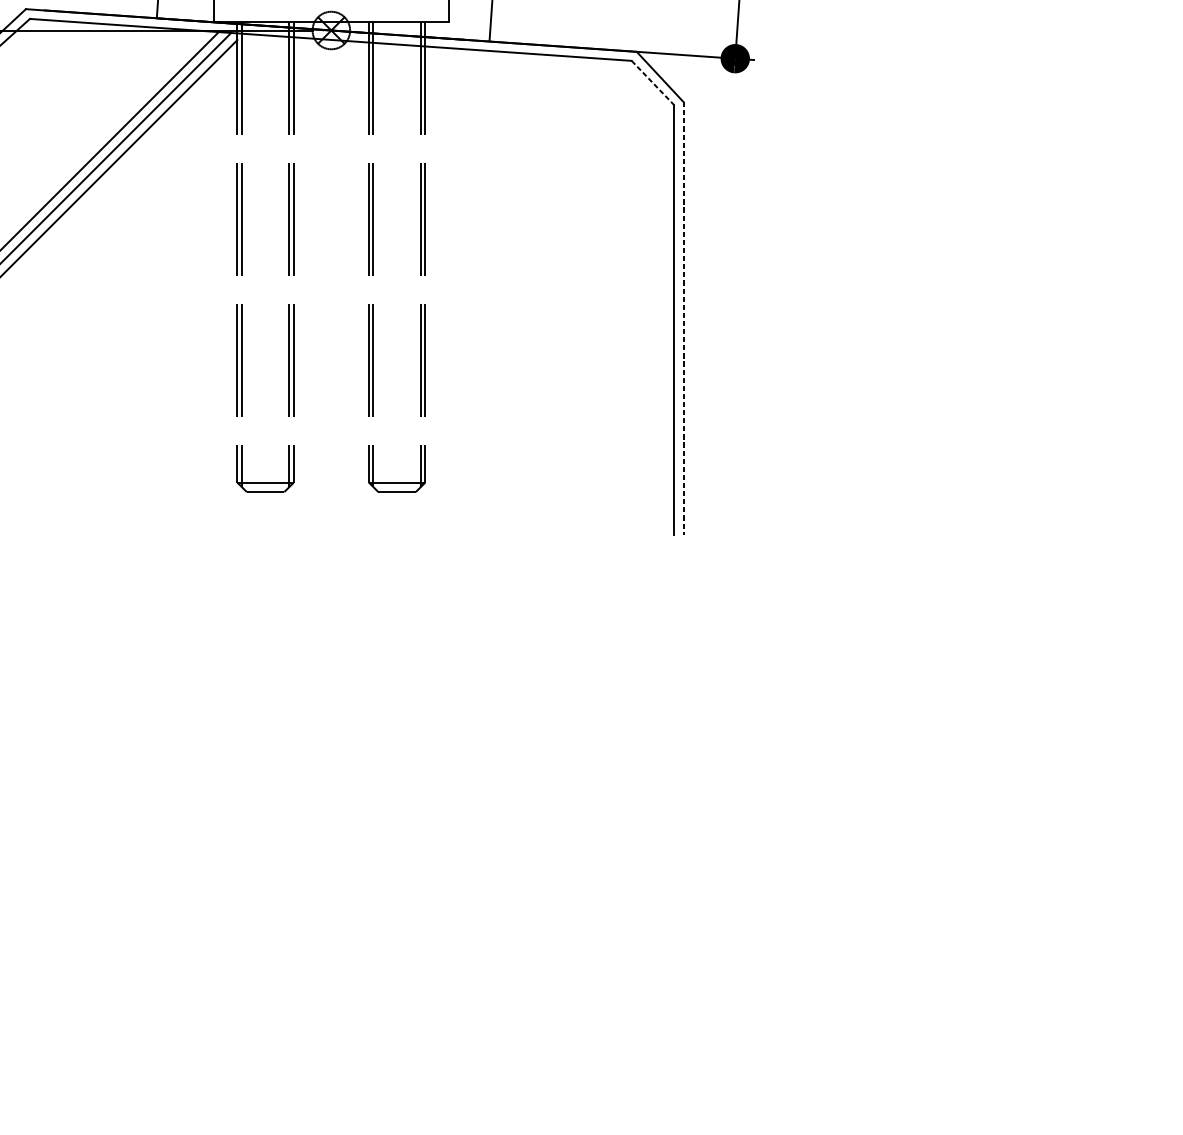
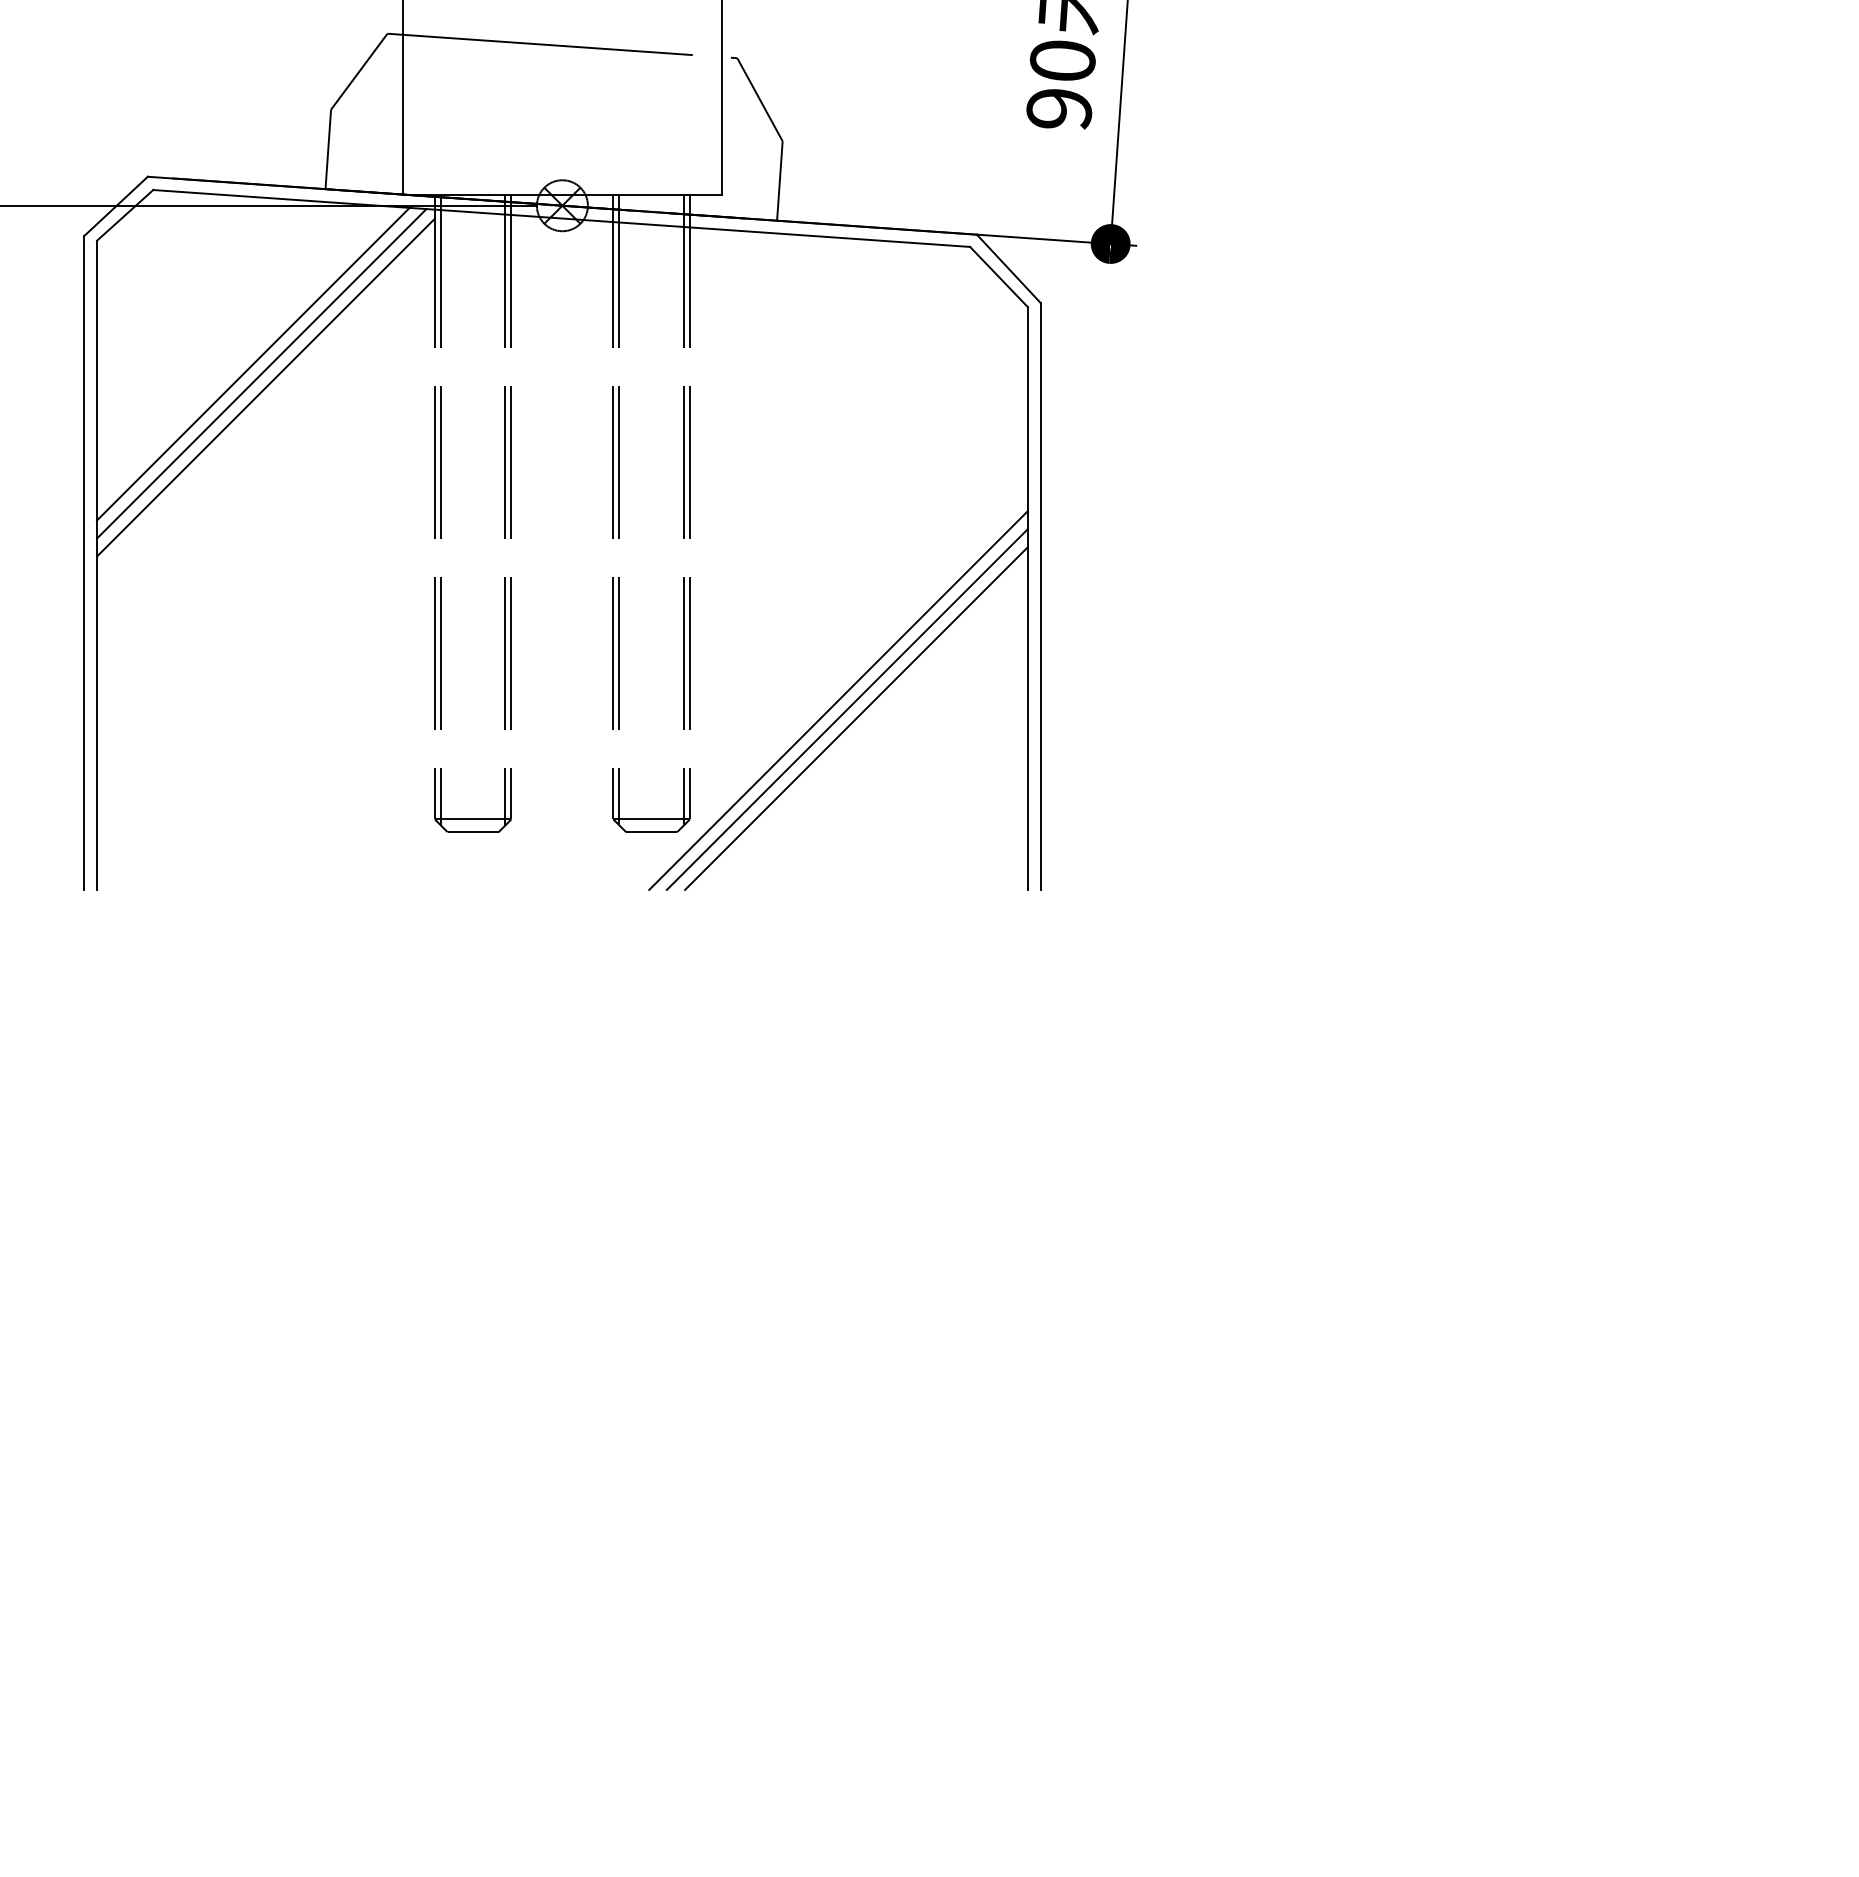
line: (652, 83) -> (998, 277), dashed -> solid
line: (683, 318) -> (1040, 596), dashed -> solid
line: (534, 395) -> (838, 700), added
line: (540, 401) -> (846, 709), added
line: (548, 408) -> (856, 718), added

